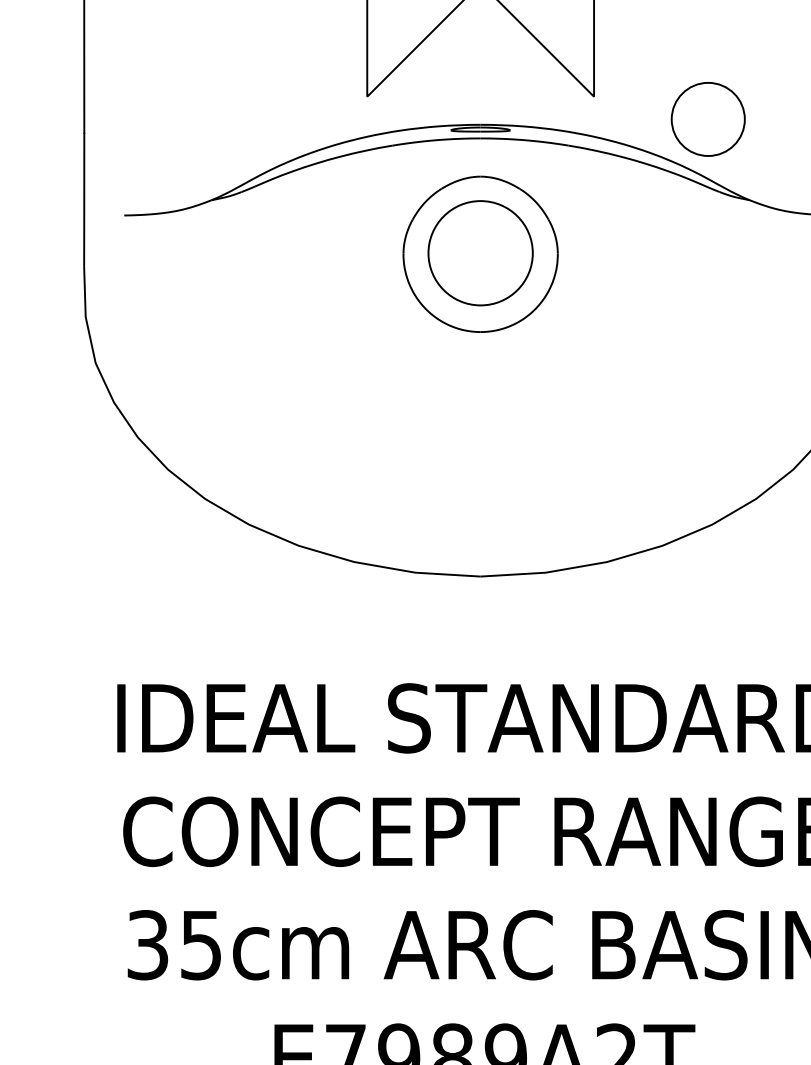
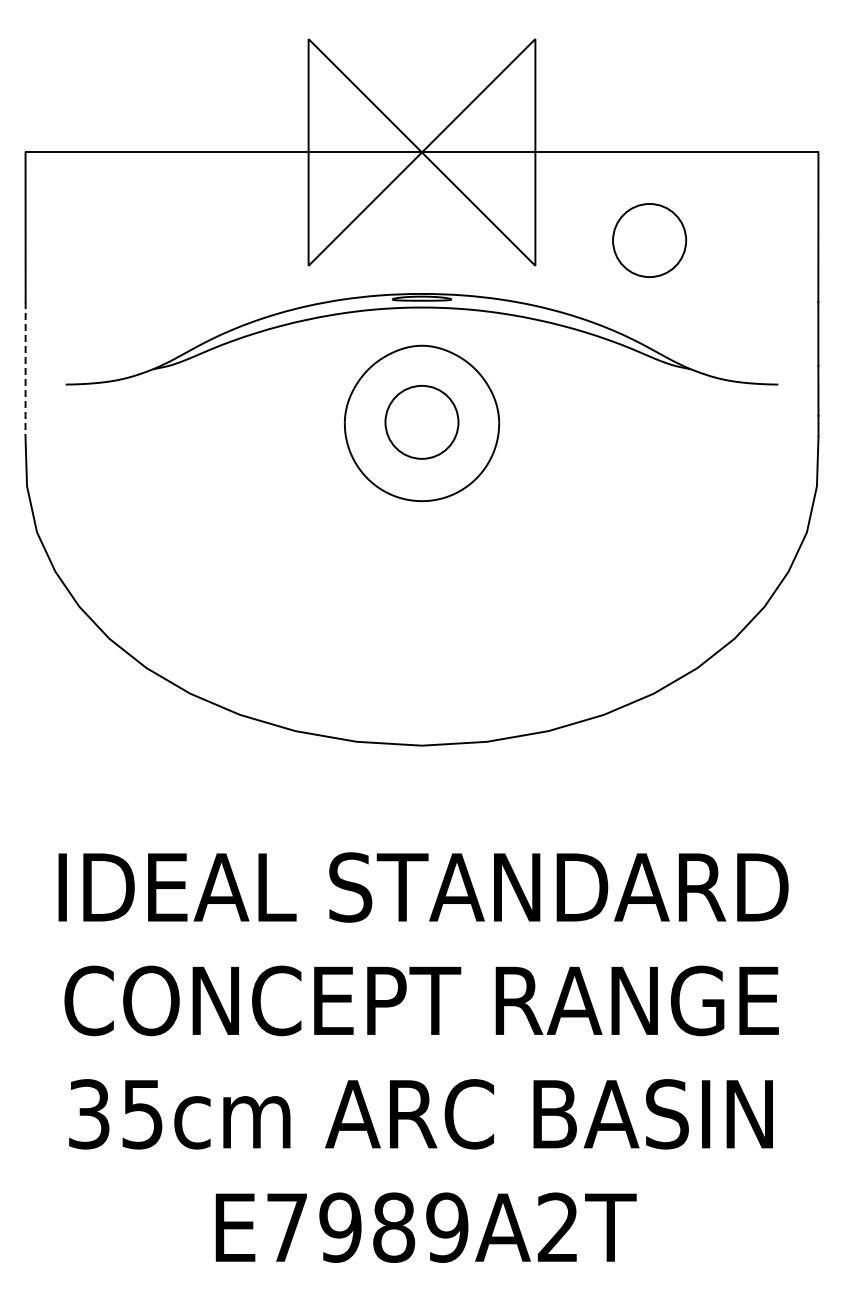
part: (708, 119) -> (649, 240), moved
line: (84, 201) -> (25, 370), solid -> dashed
circle: (480, 253) -> (421, 422), size x0.7

